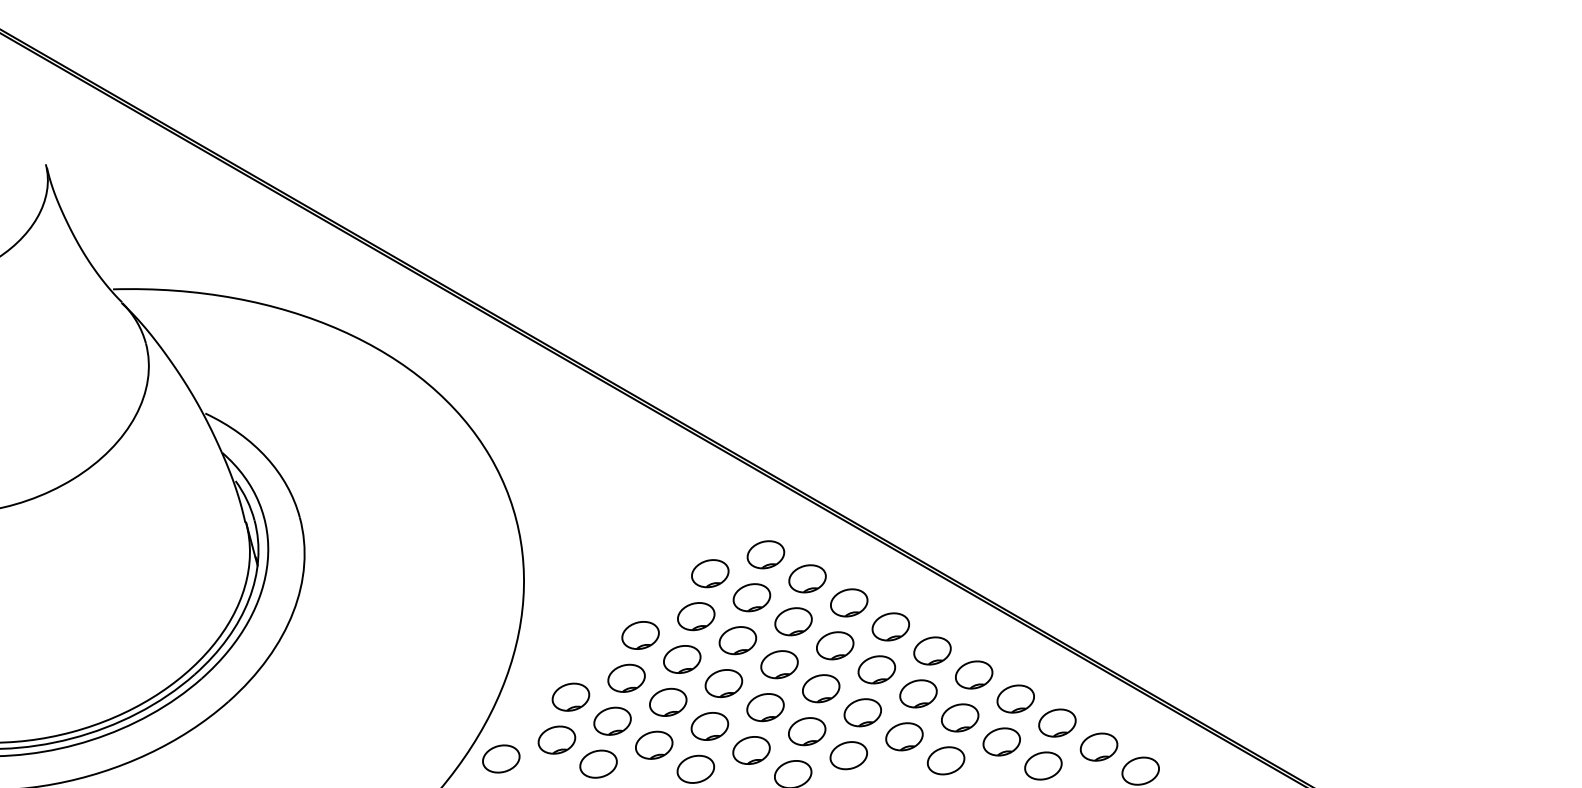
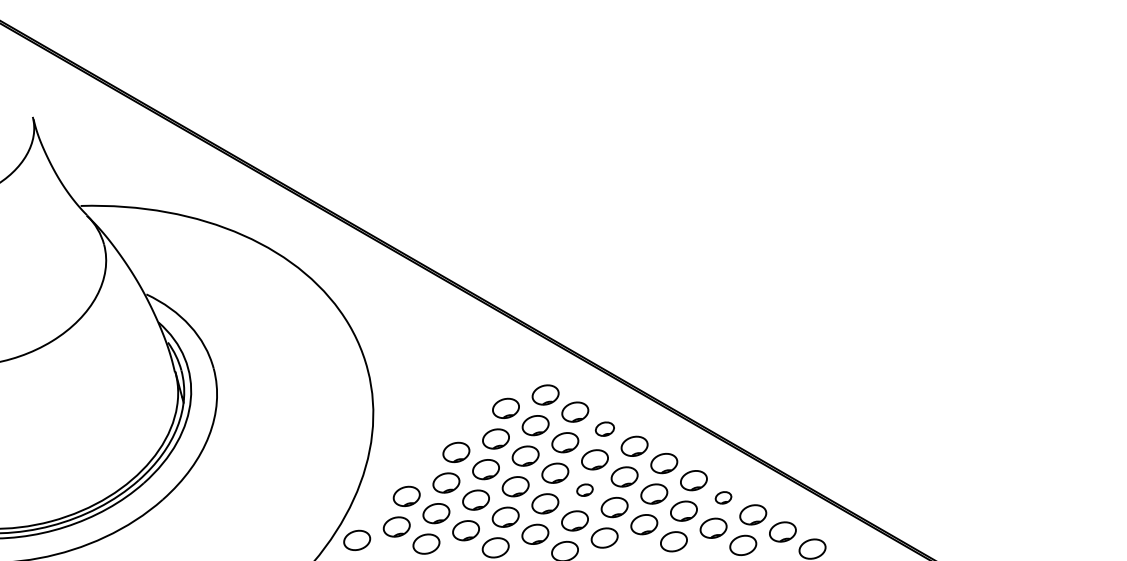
part: (848, 601) -> (604, 428), size x0.7
part: (820, 687) -> (584, 489), size x0.6
part: (1015, 698) -> (723, 497), size x0.6

